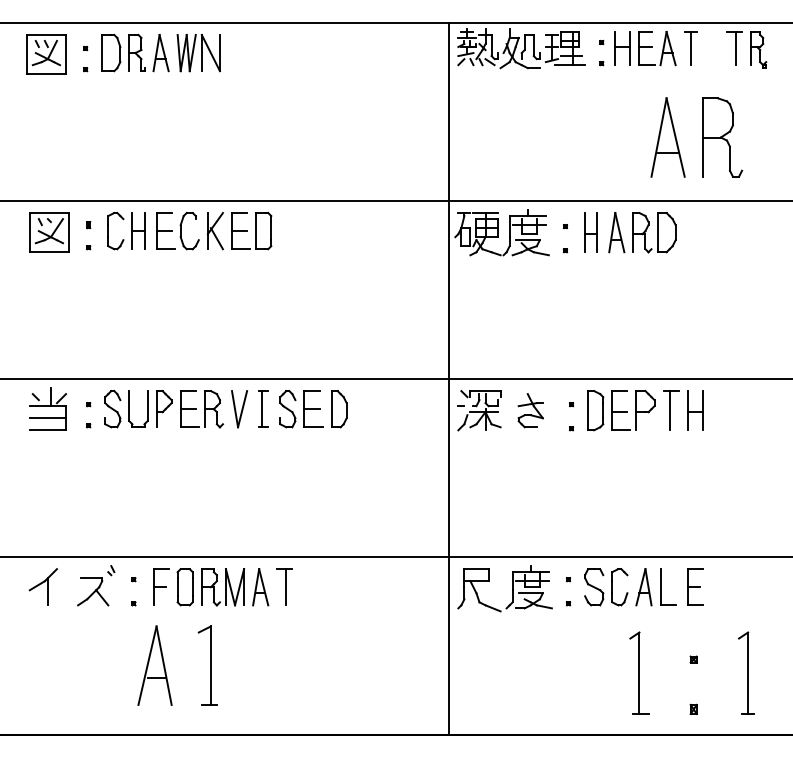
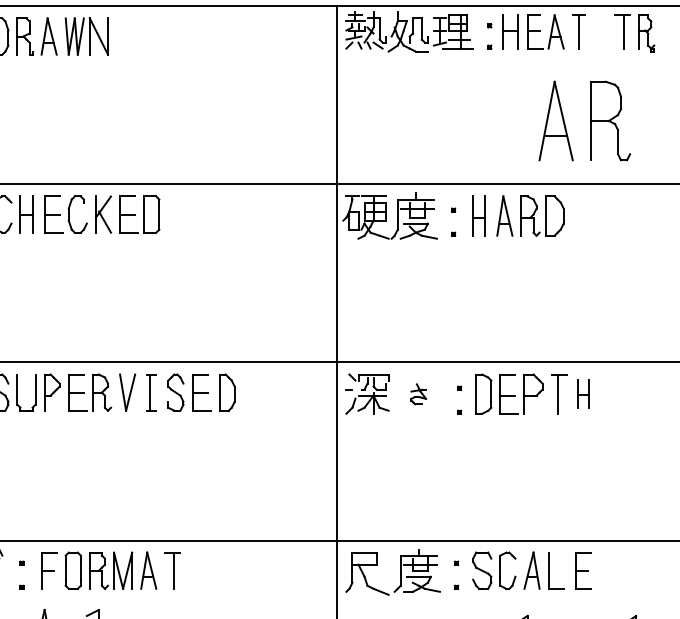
part: (530, 410) -> (418, 393), size x0.6
part: (695, 410) -> (583, 393), size x0.7

